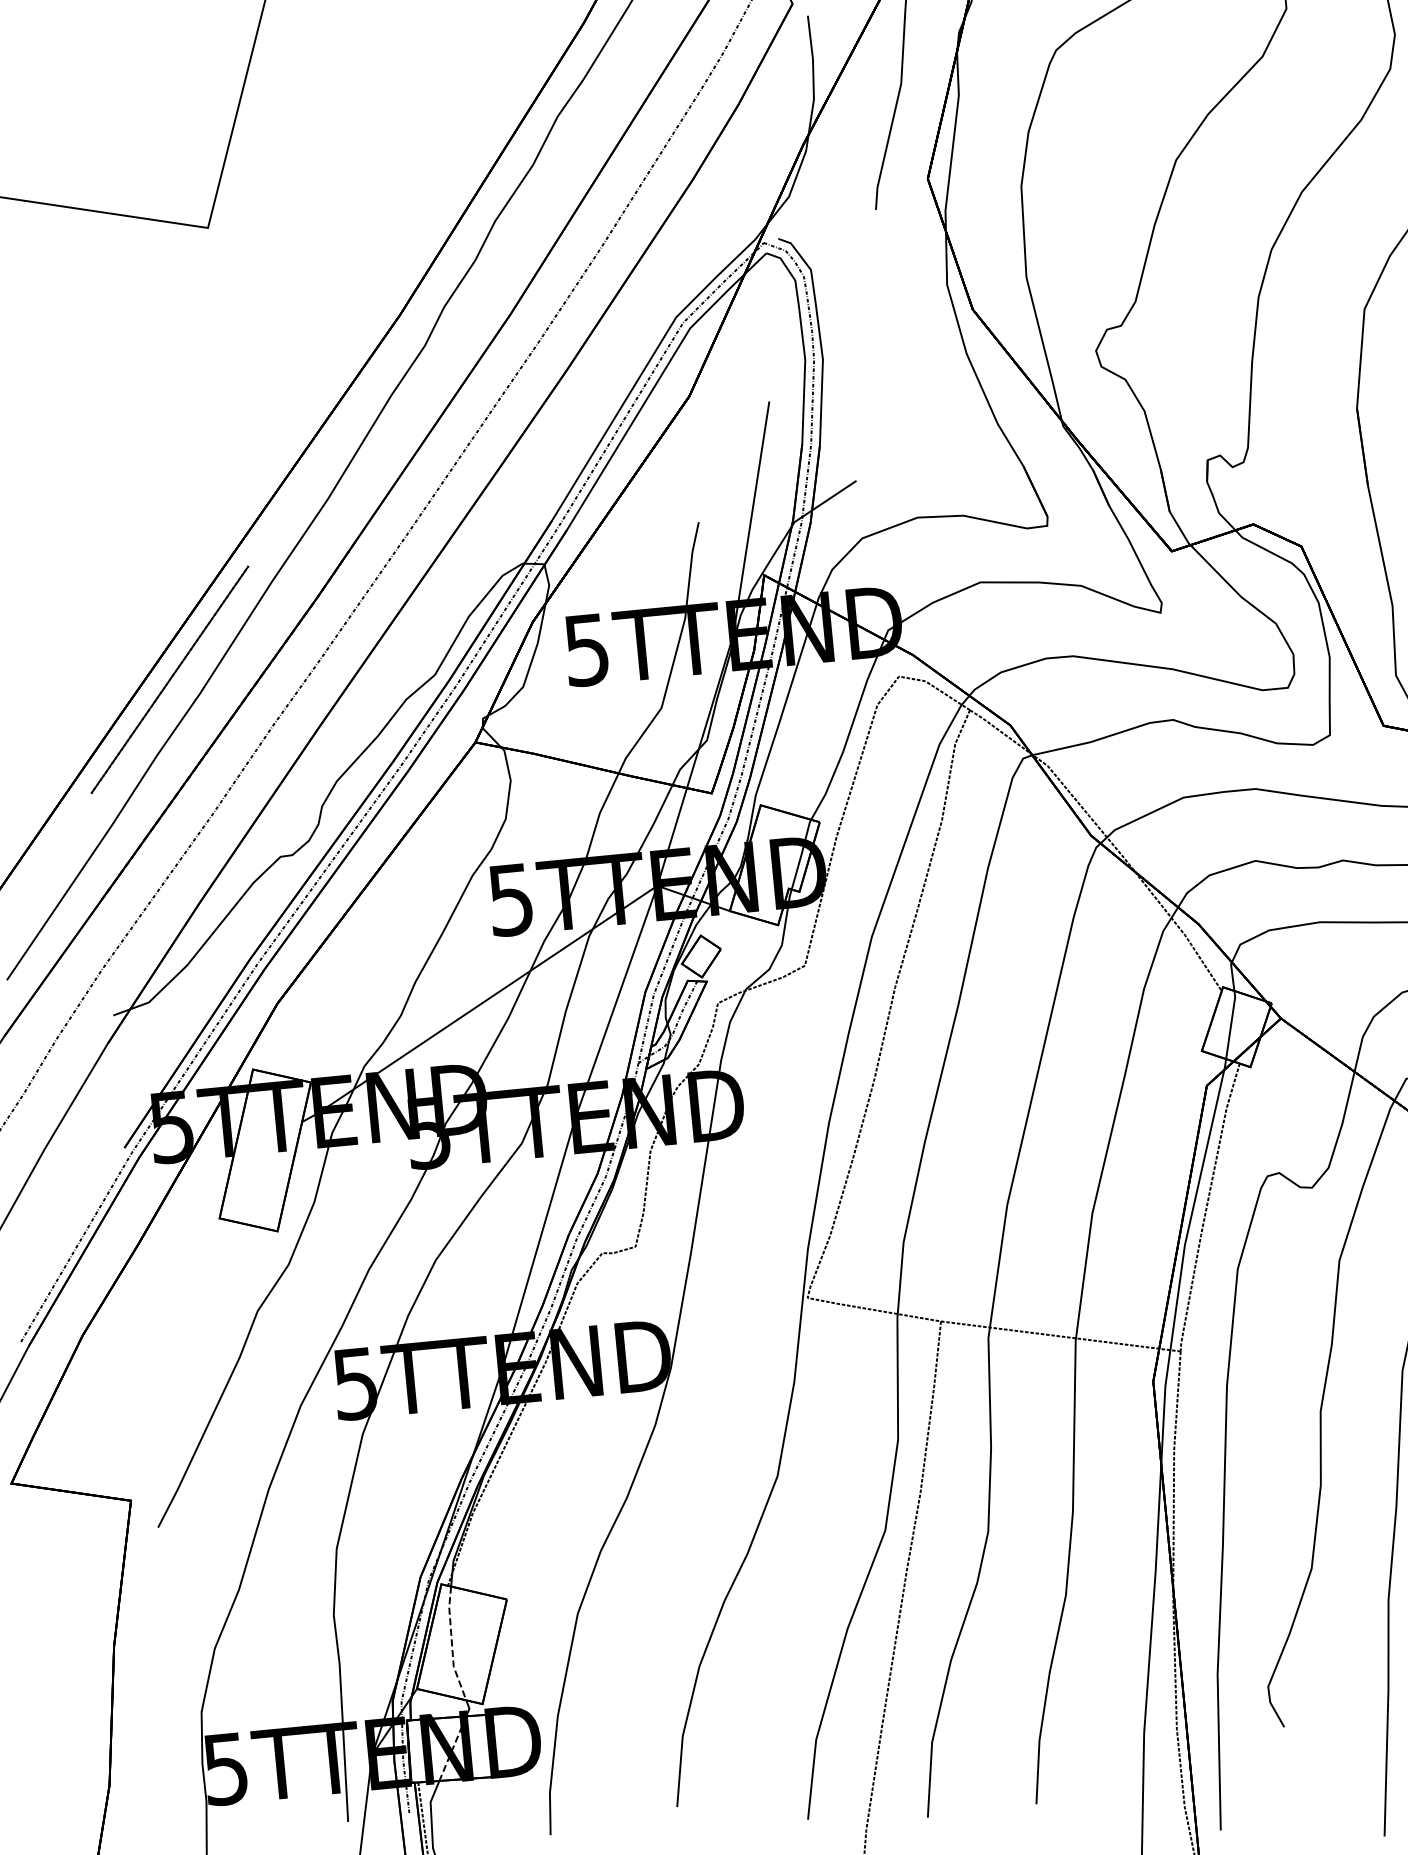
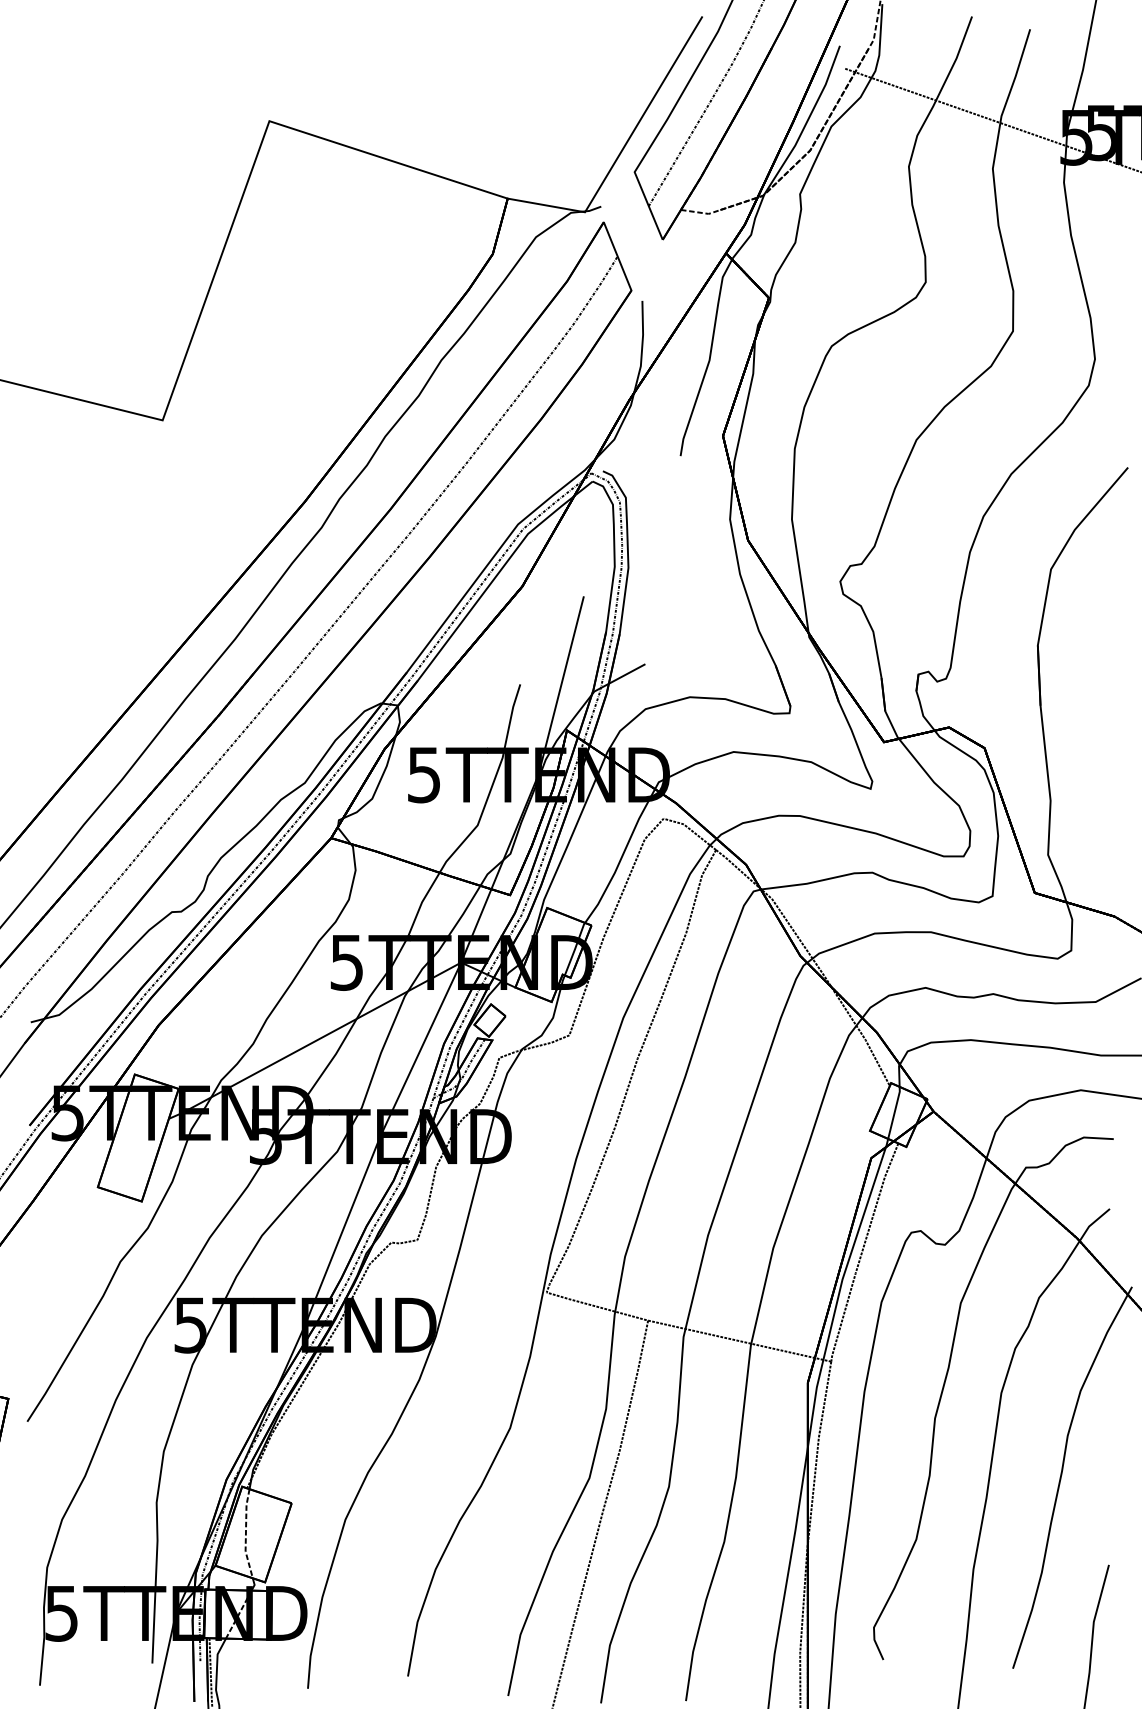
line: (169, 679) -> (99, 766), removed

